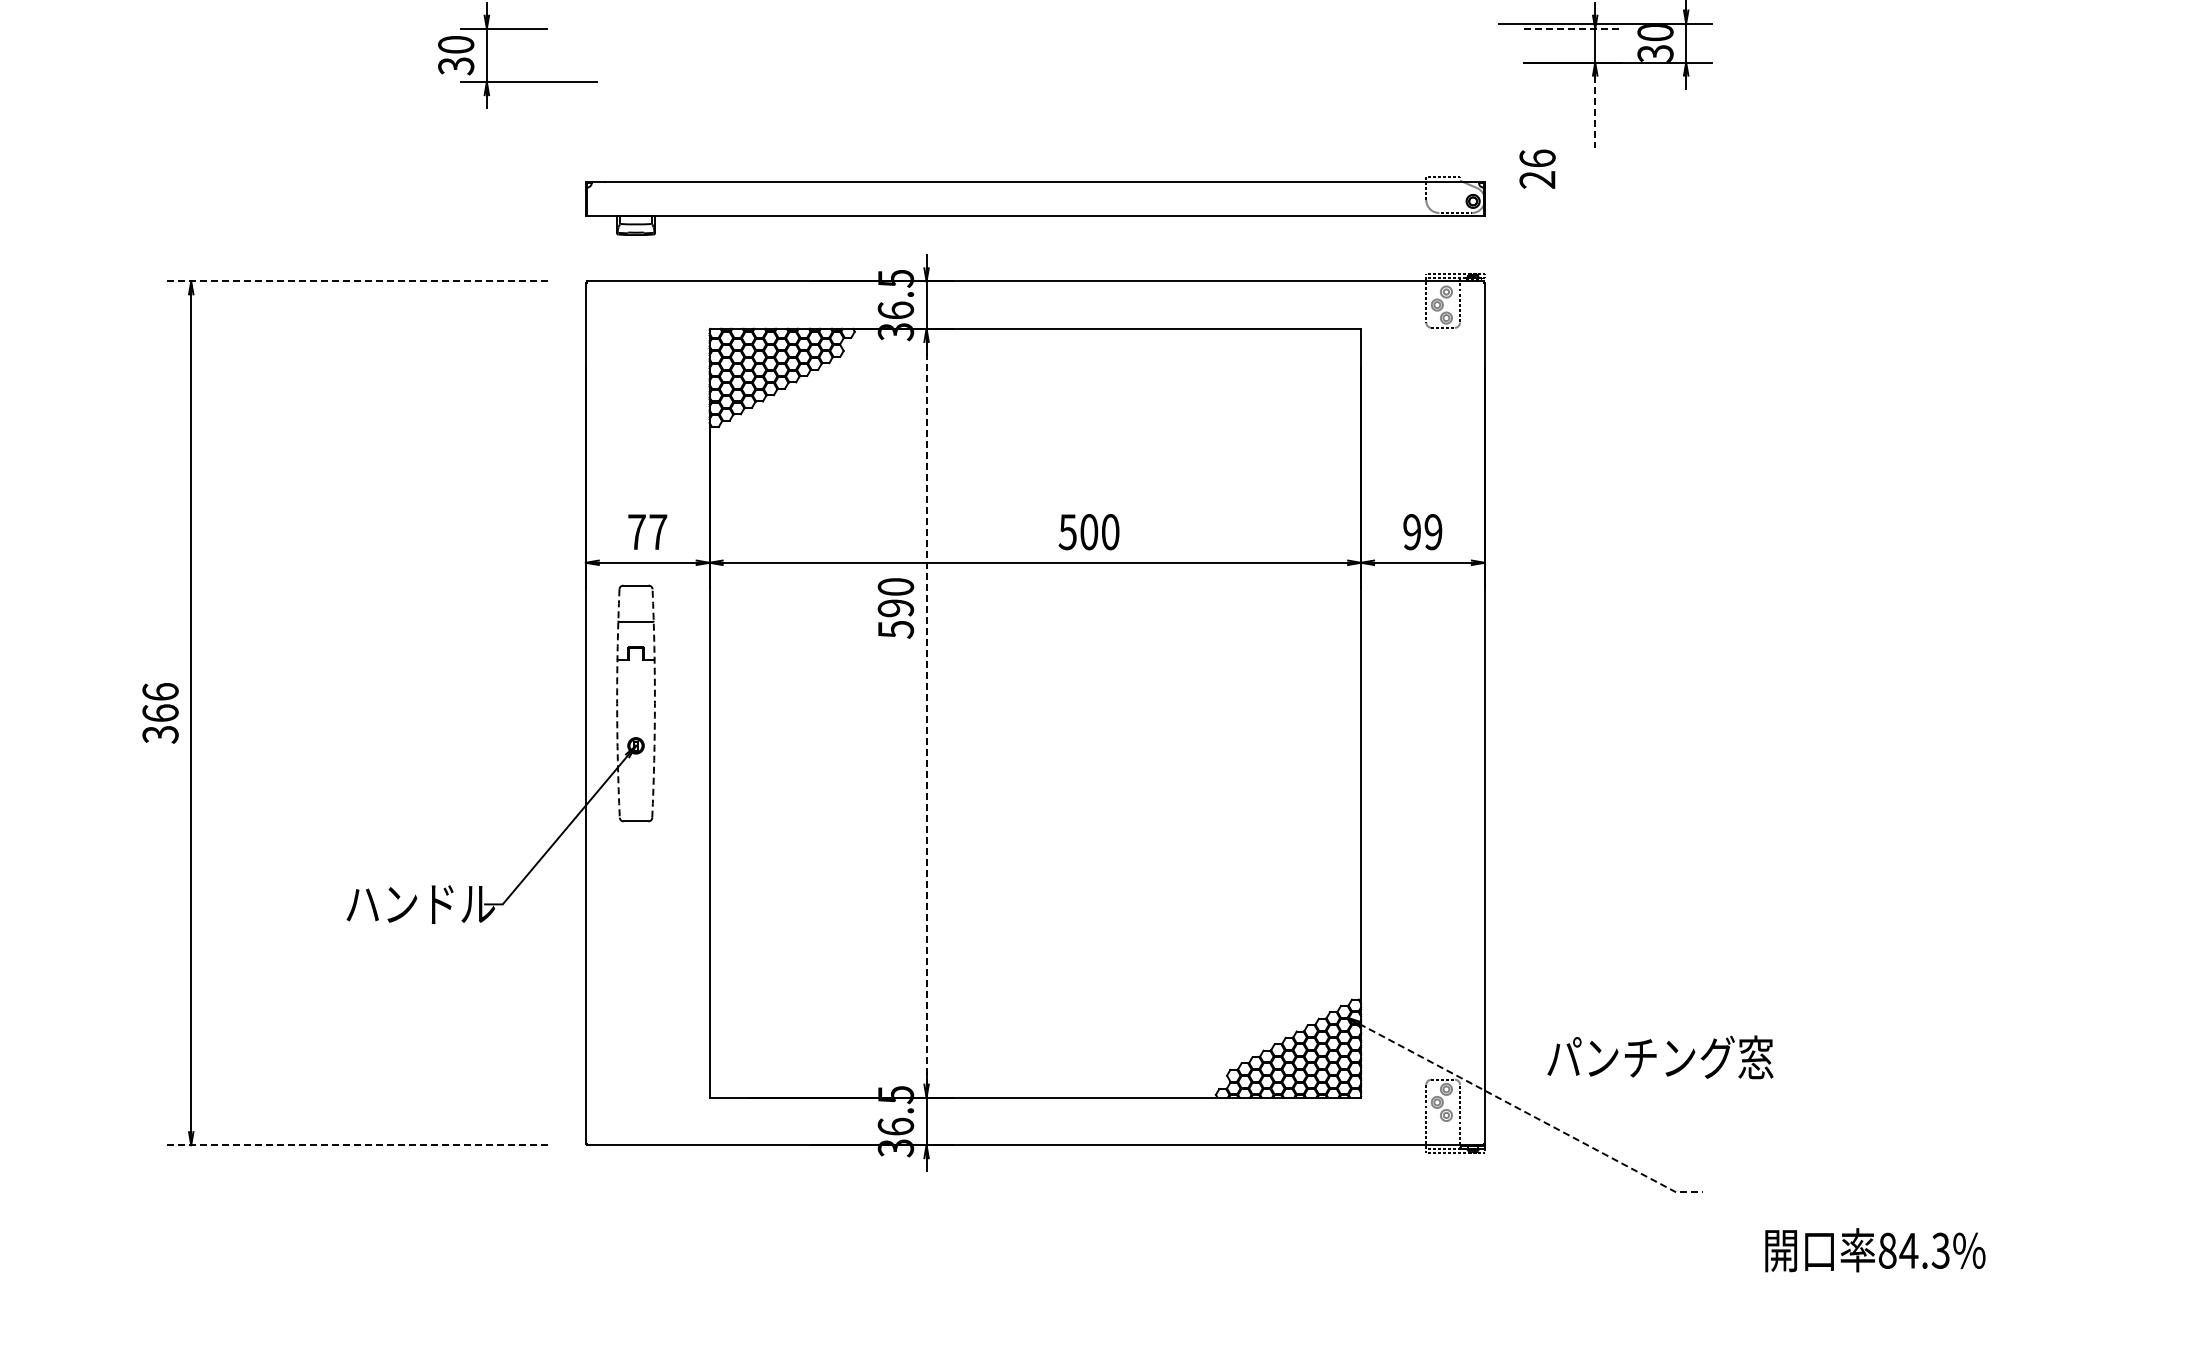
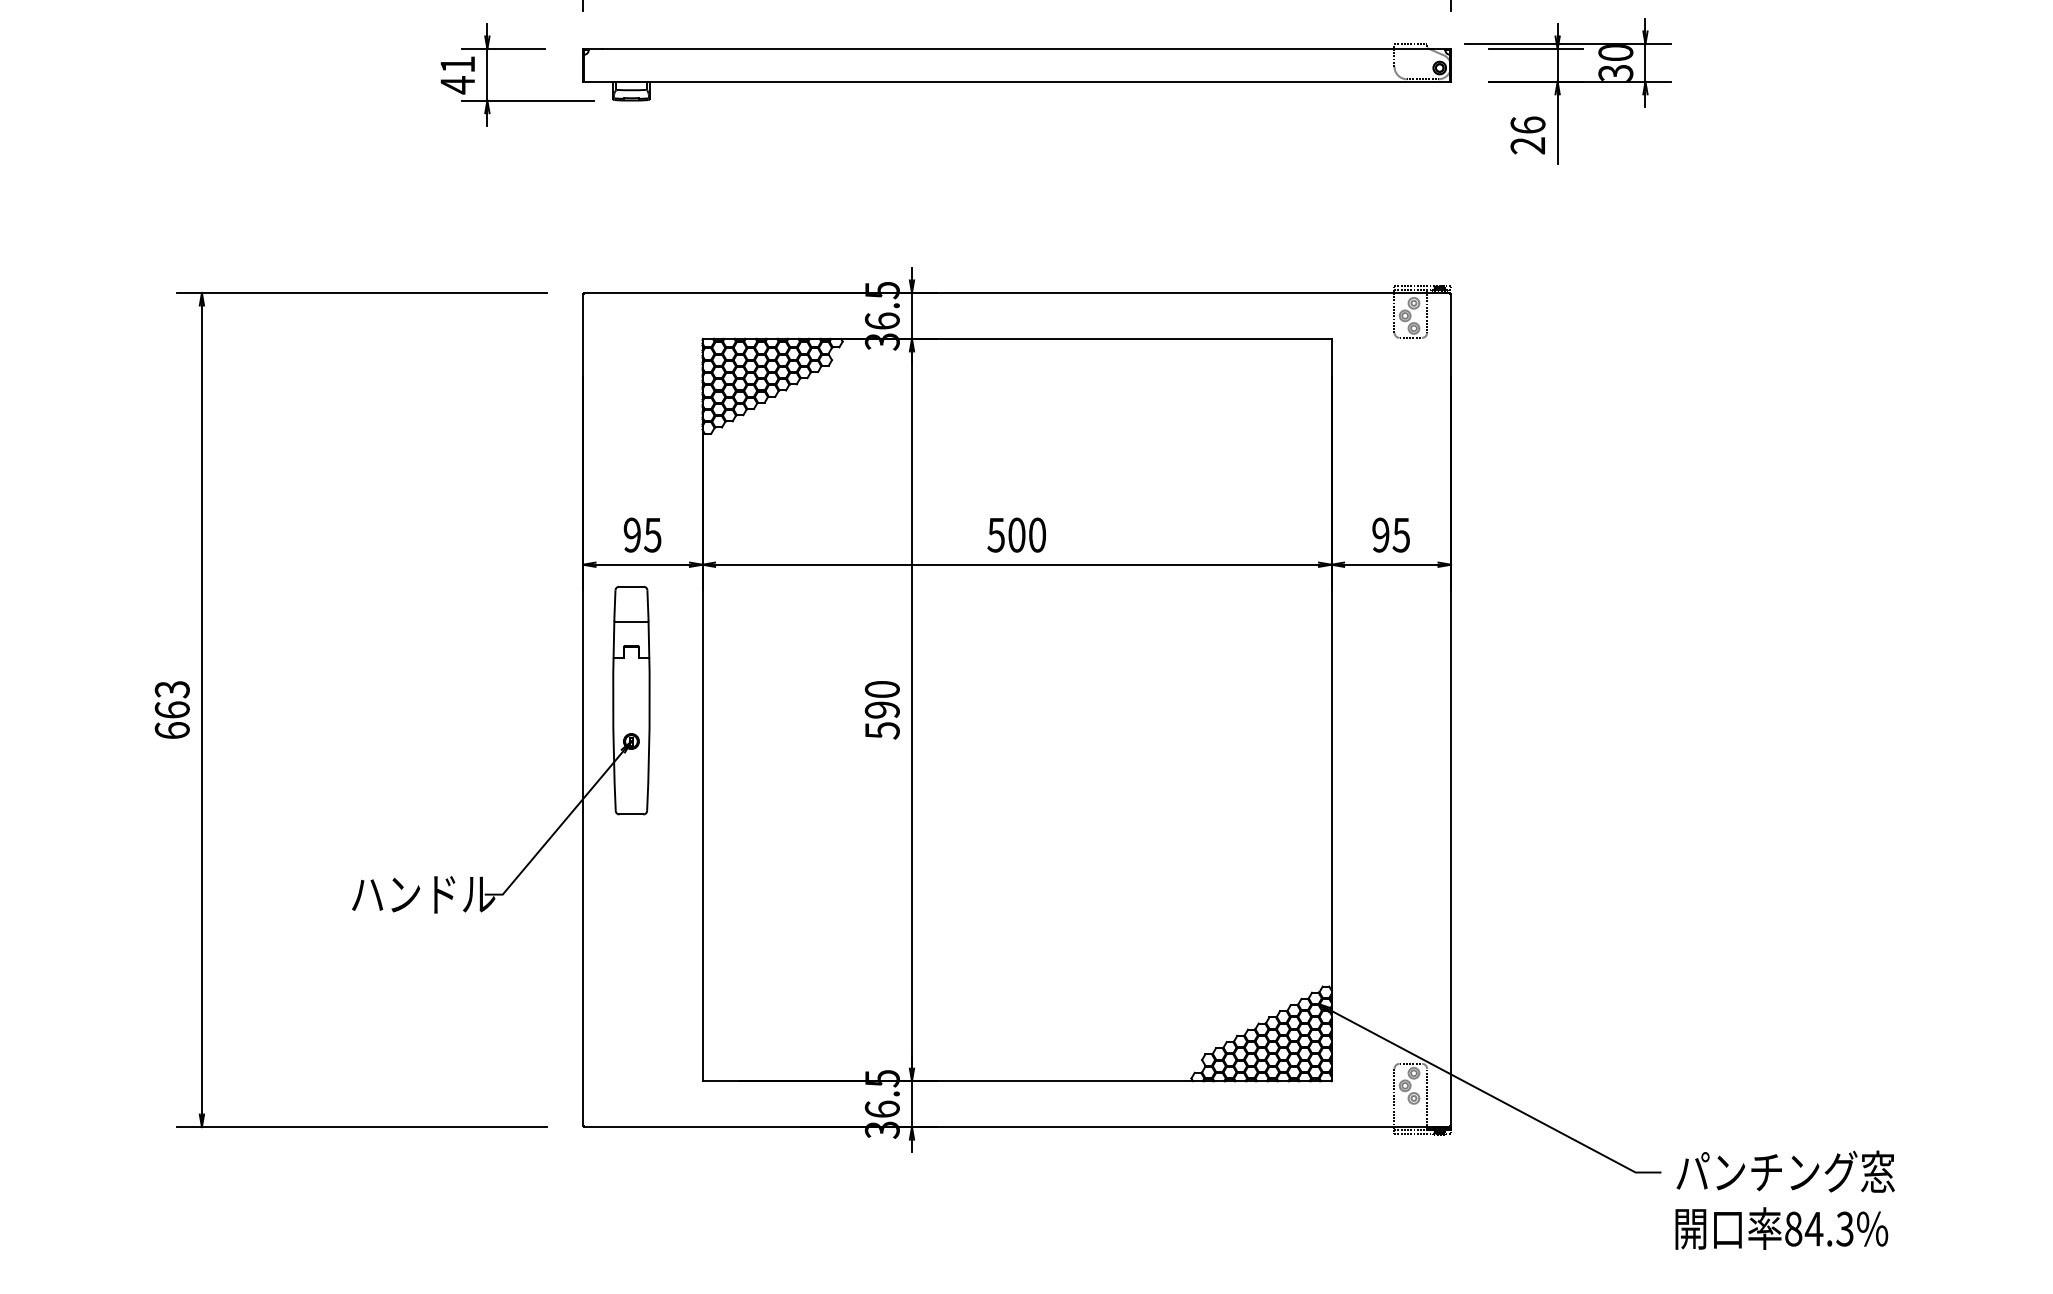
line: (1572, 28) -> (1535, 48), dashed -> solid
text: (456, 55) -> (458, 74), 30 -> 41
line: (1595, 112) -> (1557, 129), dashed -> solid
text: (1537, 168) -> (1527, 134), moved
part: (1035, 205) -> (1017, 72), moved
line: (356, 281) -> (361, 293), dashed -> solid
text: (647, 532) -> (642, 535), 77 -> 95
text: (1088, 532) -> (1016, 535), moved
text: (1433, 532) -> (1401, 535), 99 -> 95
text: (895, 608) -> (881, 710), moved
arc: (617, 703) -> (613, 700), dashed -> solid
arc: (654, 703) -> (649, 700), dashed -> solid
text: (160, 713) -> (172, 710), 366 -> 663
line: (926, 713) -> (911, 710), dashed -> solid
text: (1660, 1057) -> (1785, 1171), moved
line: (1530, 1114) -> (1495, 1097), dashed -> solid
line: (356, 1145) -> (361, 1127), dashed -> solid
text: (1875, 1250) -> (1781, 1228), moved

